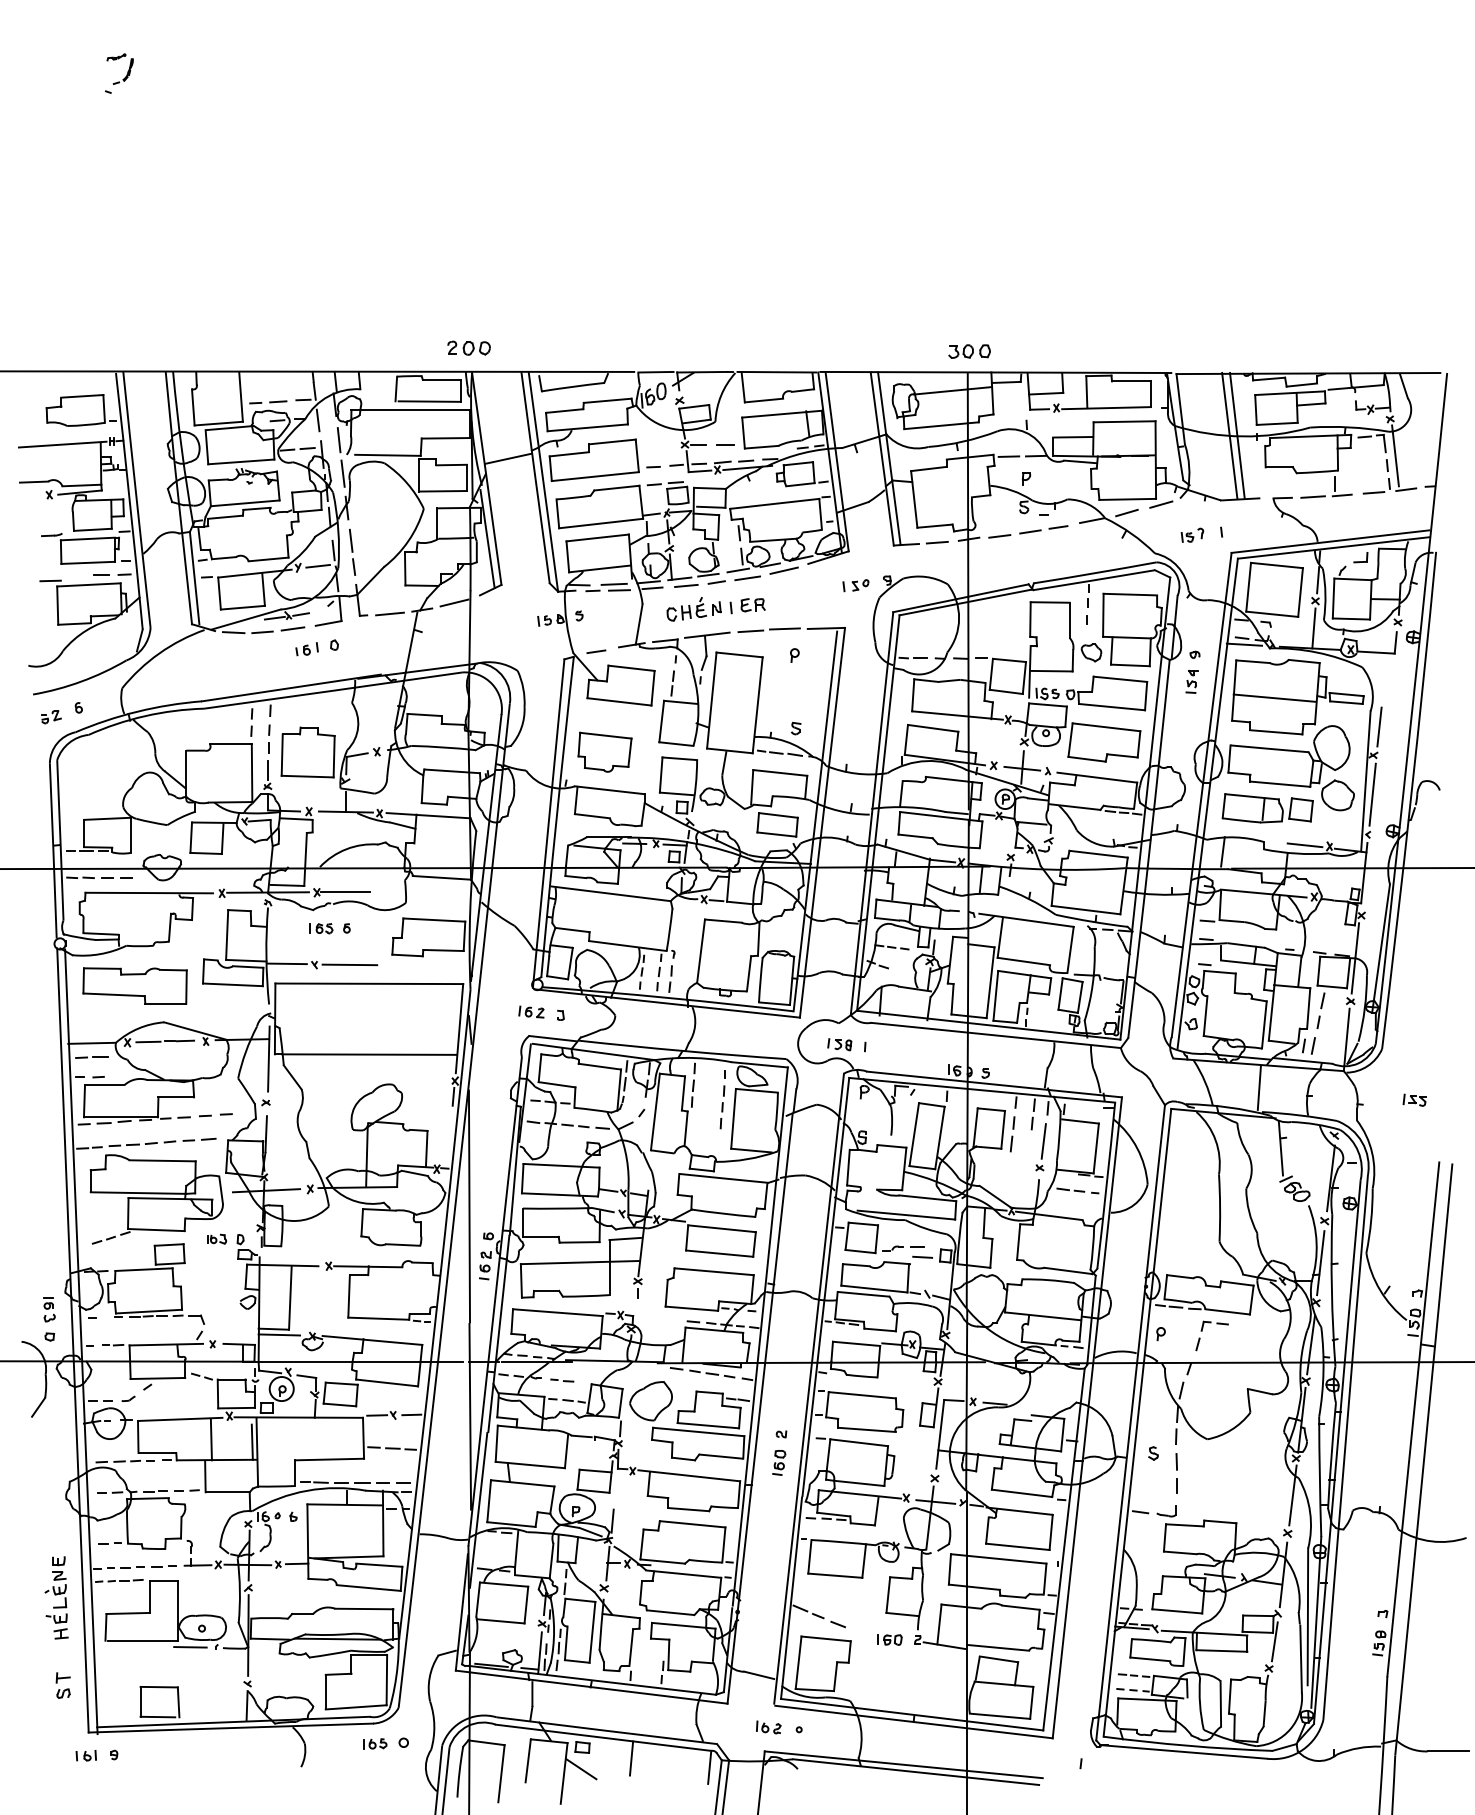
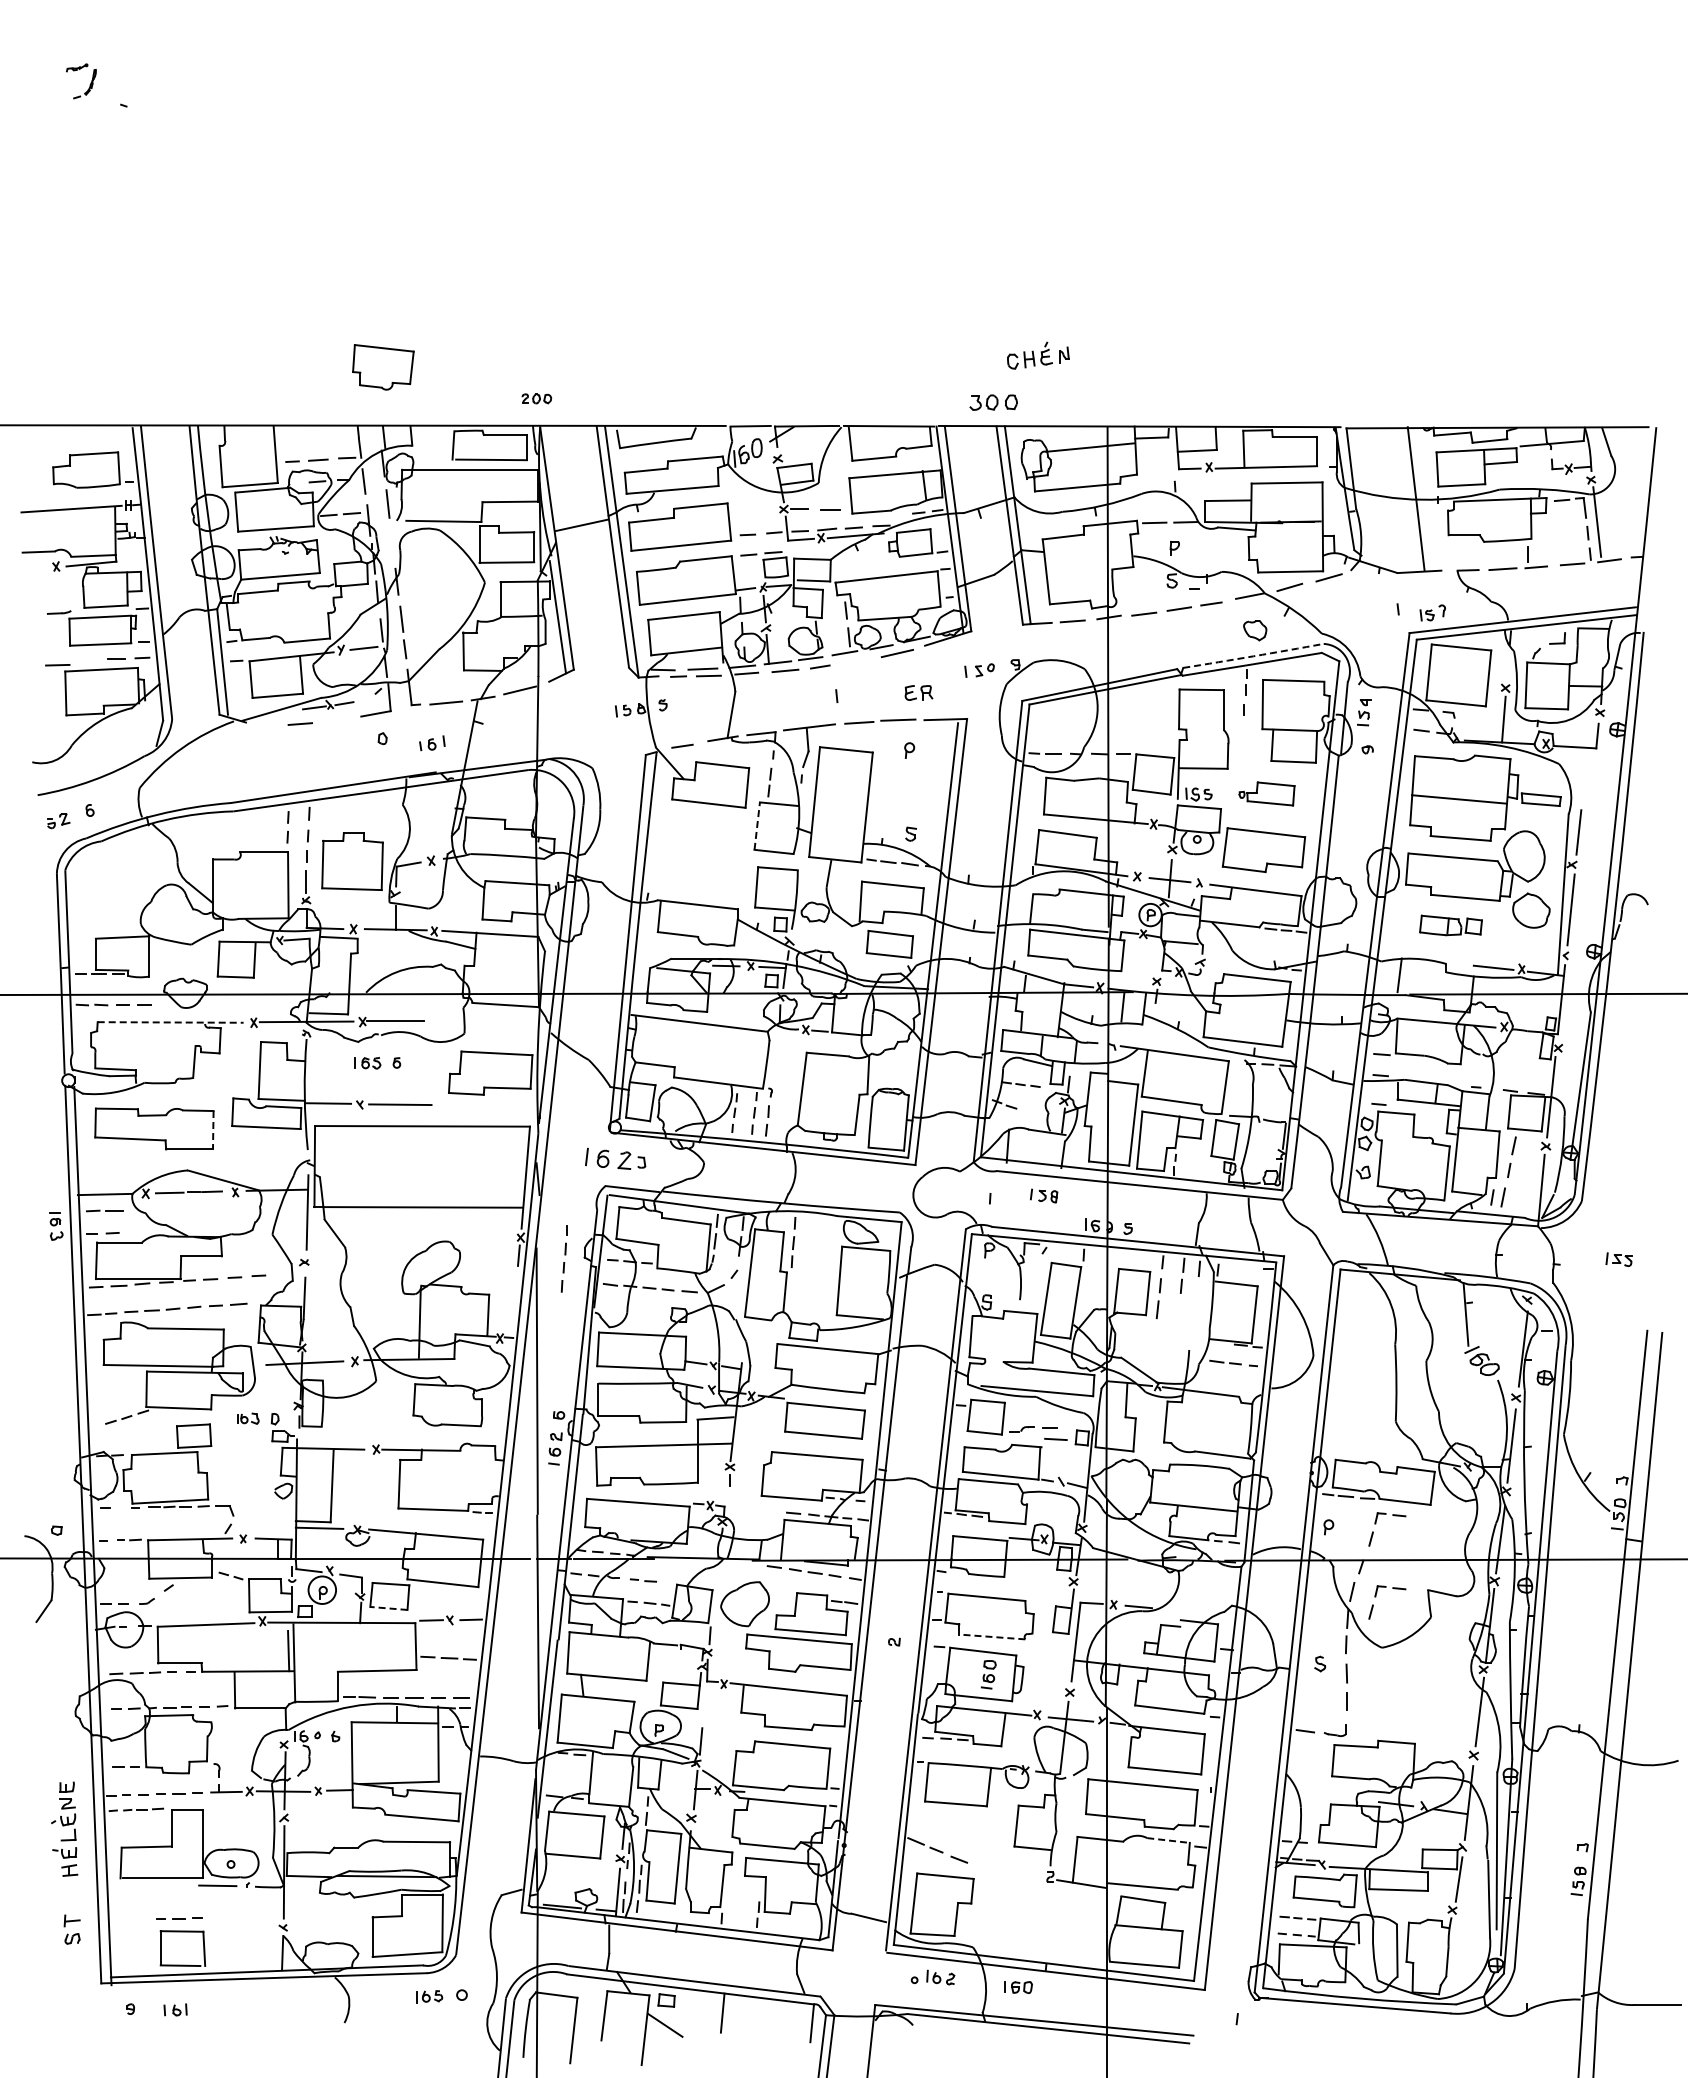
part: (127, 71) -> (89, 84), moved
part: (468, 347) -> (536, 398), size x0.6
part: (969, 351) -> (993, 402), moved
line: (1229, 435) -> (1407, 498), removed
line: (343, 473) -> (392, 542), removed
part: (1192, 534) -> (1432, 612), moved
arc: (1095, 573) -> (1253, 656), solid -> dashed
line: (747, 578) -> (855, 662), removed
line: (1318, 580) -> (1508, 664), removed
part: (752, 604) -> (918, 692), moved
part: (694, 609) -> (1038, 355), moved
line: (293, 628) -> (335, 719), removed
line: (233, 631) -> (267, 723), removed
line: (1244, 644) -> (1424, 737), removed
part: (307, 649) -> (432, 743), moved
part: (1091, 652) -> (1255, 630), moved
part: (1192, 681) -> (1364, 712), moved
part: (1106, 693) -> (1266, 793), size x0.6
line: (661, 721) -> (757, 826), solid -> dashed
part: (605, 752) -> (383, 367), moved
part: (1267, 808) -> (1450, 925), size x0.6
line: (149, 893) -> (170, 1022), solid -> dashed
line: (186, 987) -> (213, 1130), solid -> dashed
part: (530, 1011) -> (607, 1158), size x1.6
part: (840, 1044) -> (1044, 1195), moved
line: (1259, 1087) -> (1441, 1245), removed
part: (722, 1099) -> (563, 1258), moved
part: (1041, 1147) -> (1191, 1313), removed
part: (49, 1309) -> (56, 1226), moved
part: (1202, 1394) -> (1376, 1596), added
line: (339, 1405) -> (388, 1608), solid -> dashed
line: (866, 1429) -> (991, 1636), solid -> dashed
line: (211, 1439) -> (241, 1647), removed
part: (778, 1462) -> (988, 1674), moved
line: (1021, 1607) -> (1169, 1840), solid -> dashed
part: (889, 1640) -> (1018, 1987), moved
part: (156, 1675) -> (179, 1918), added
part: (768, 1727) -> (940, 1977), moved
part: (86, 1755) -> (175, 2009), moved

